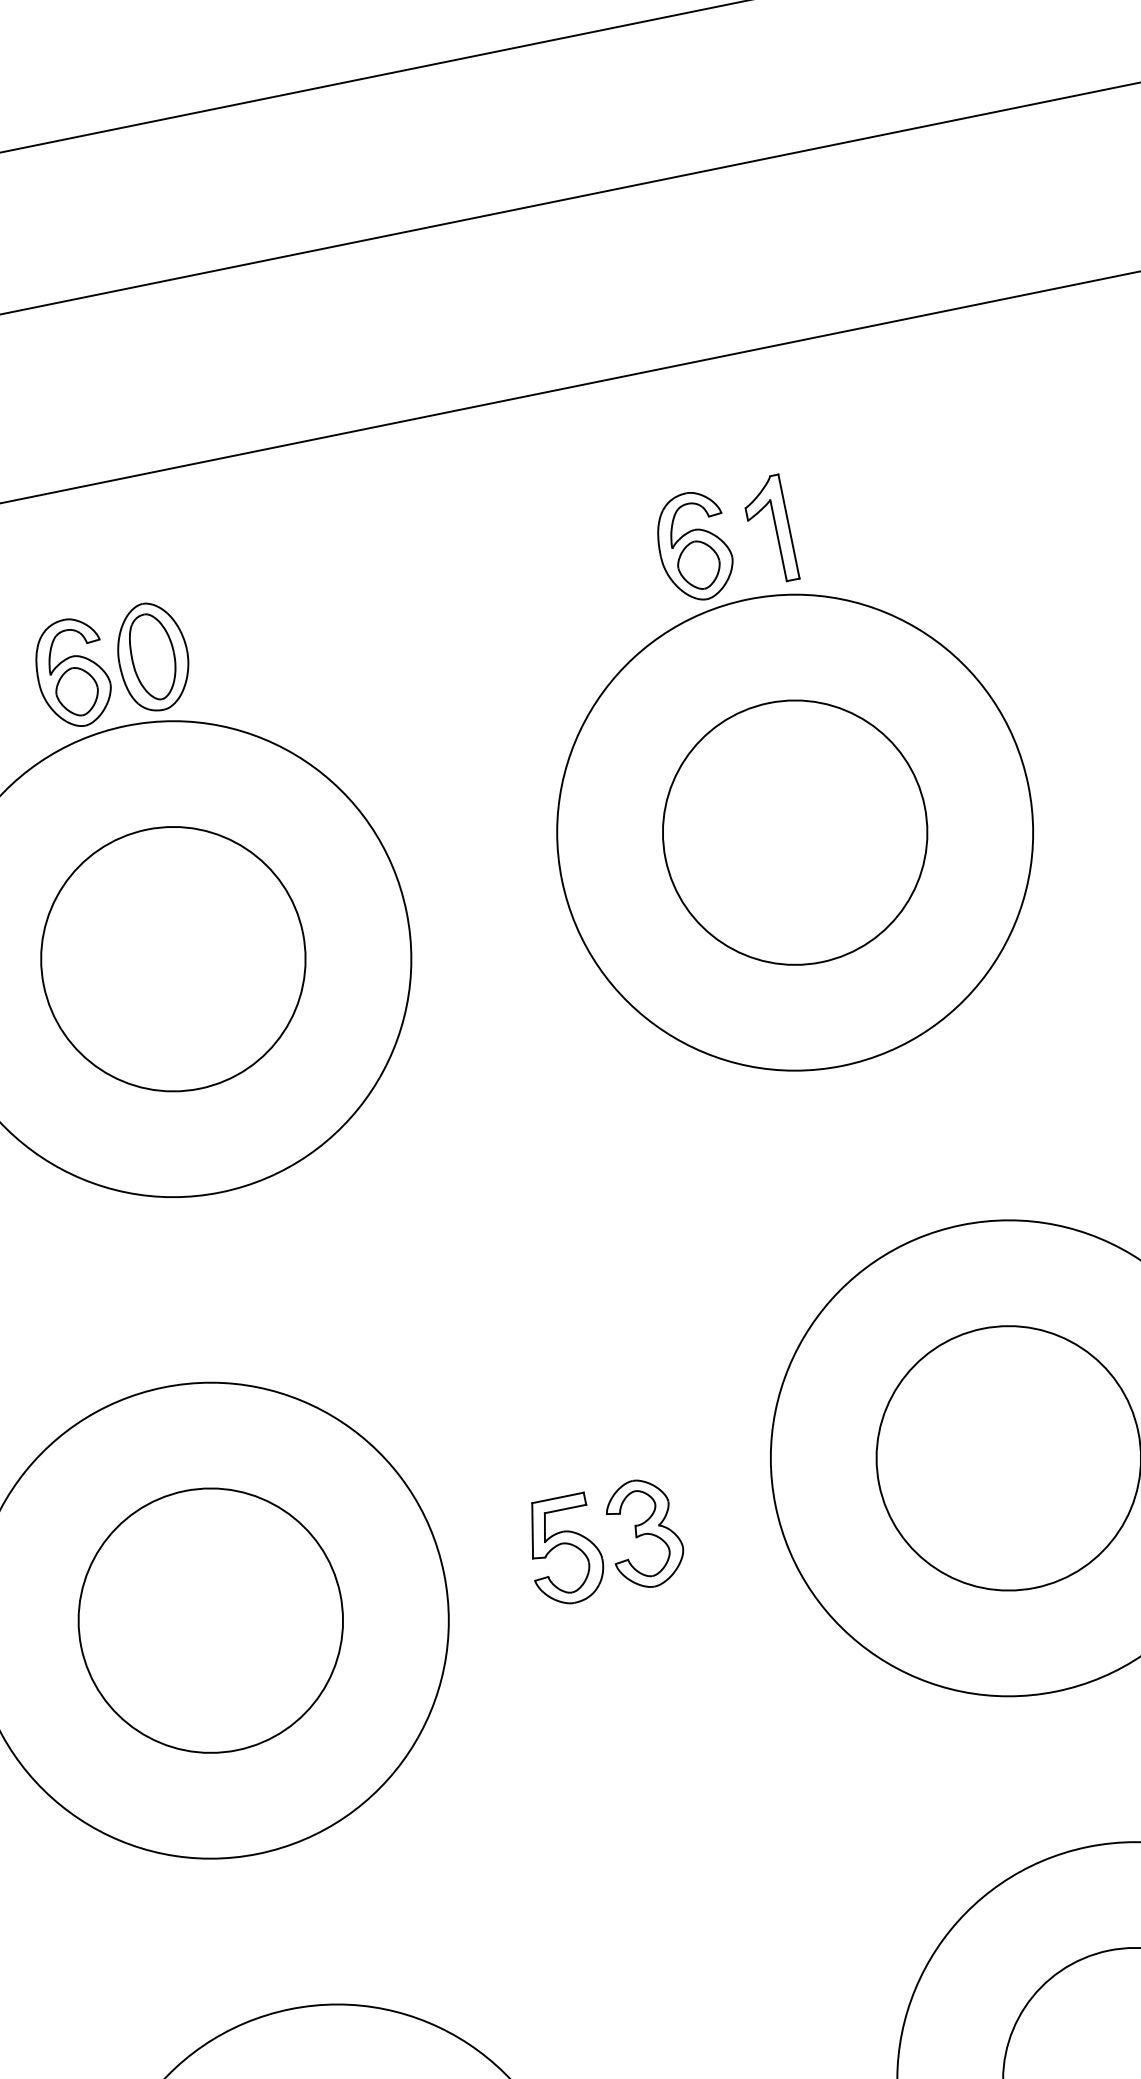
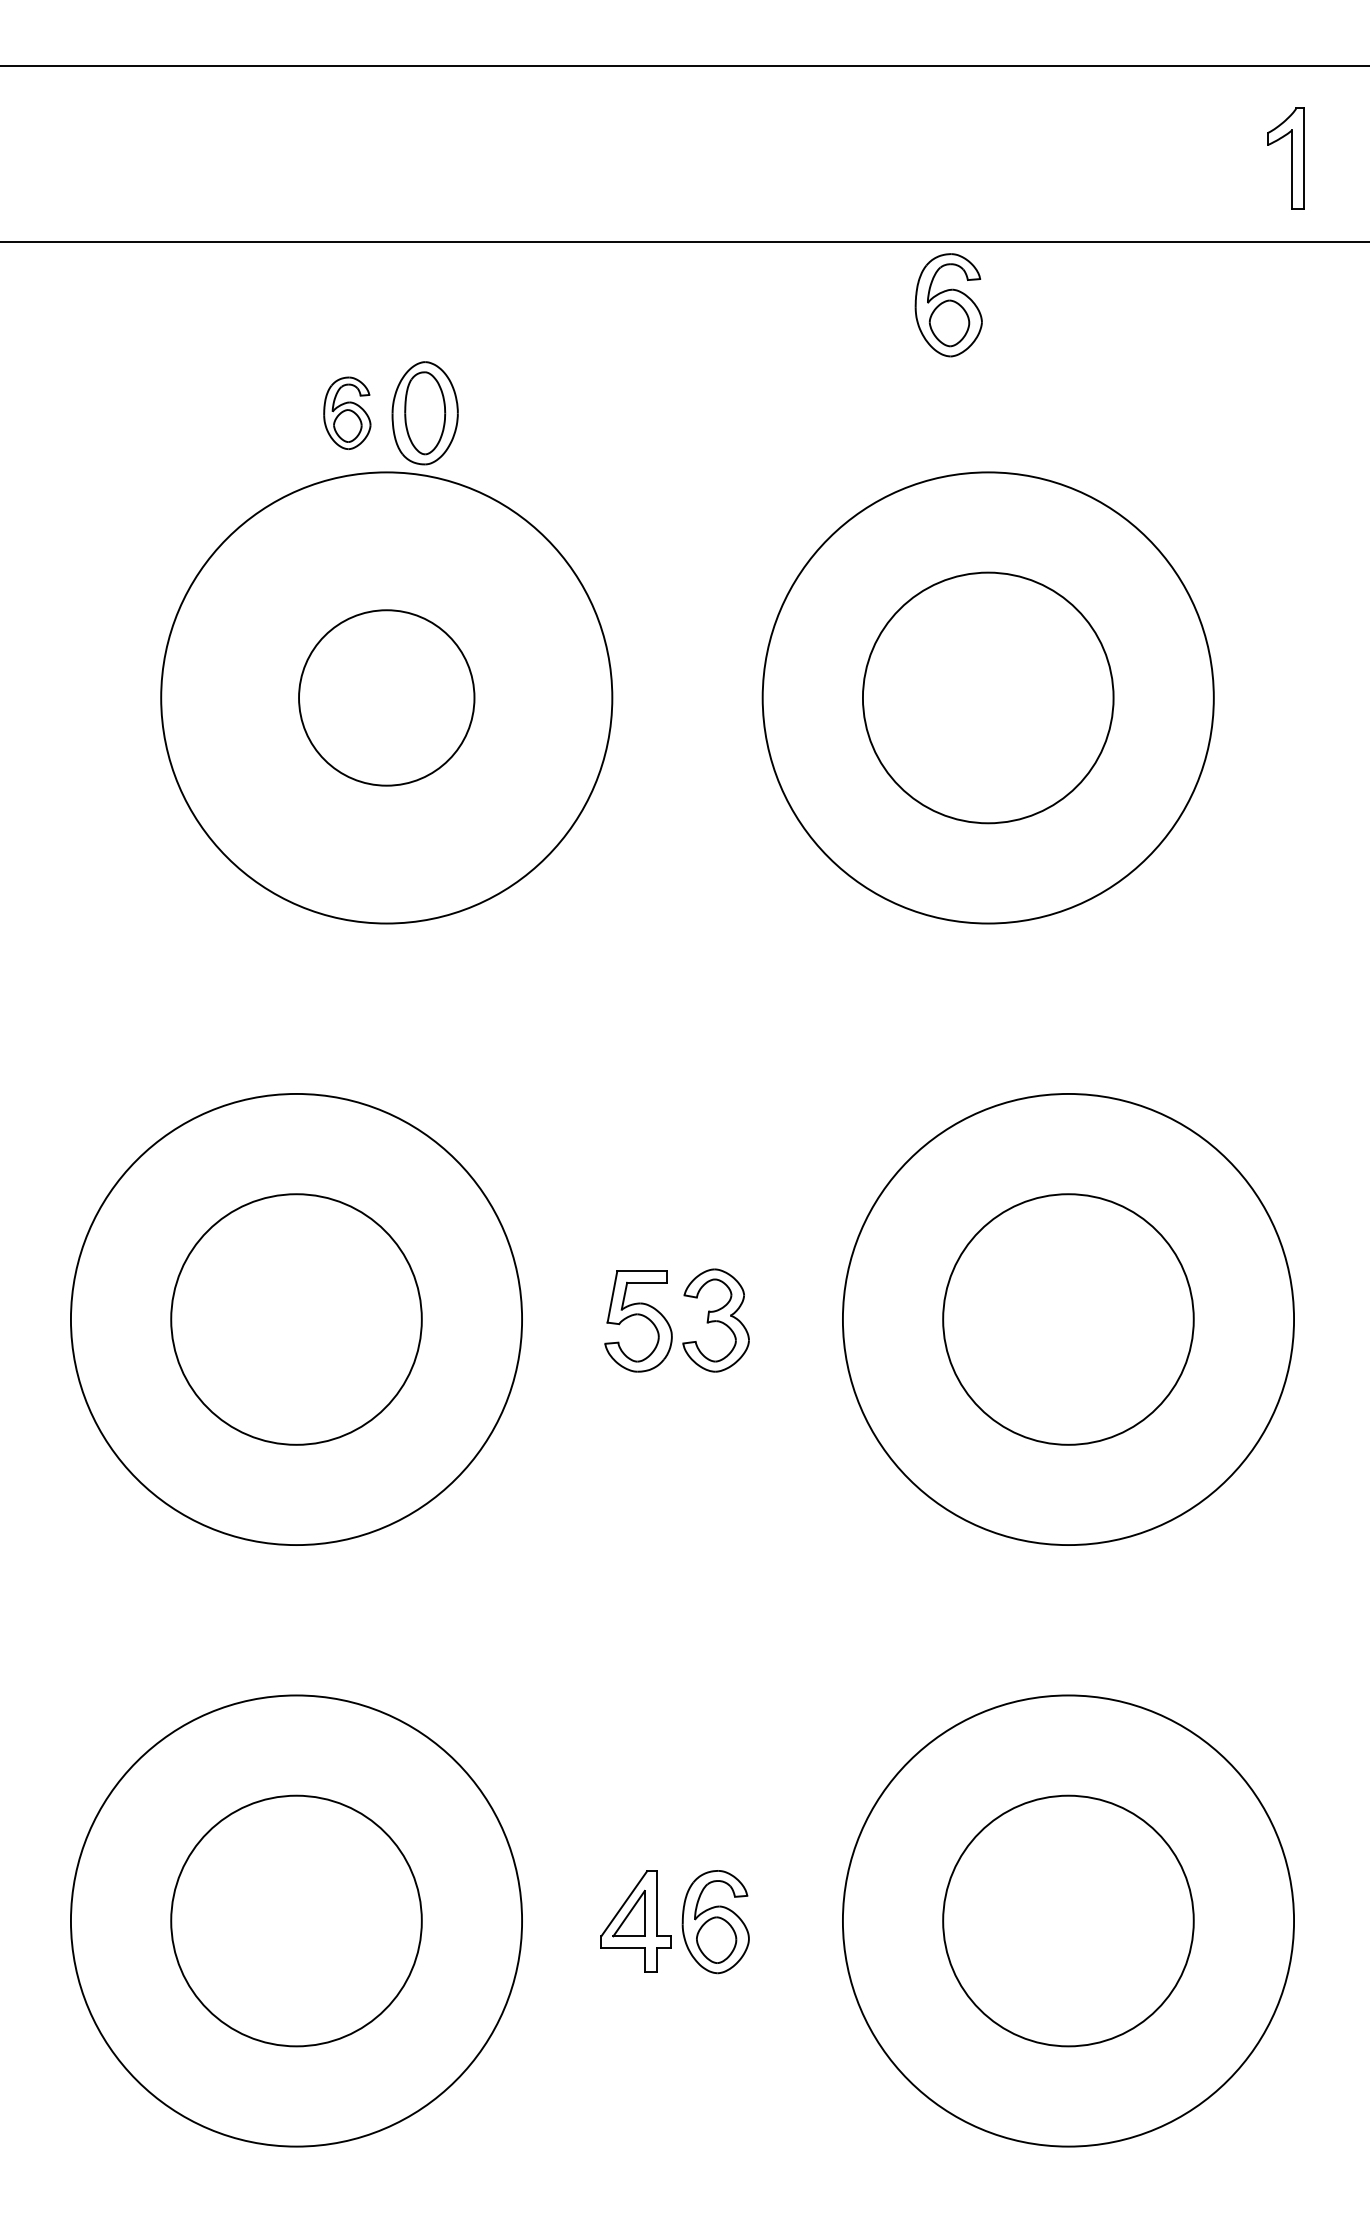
part: (769, 530) -> (1285, 158), moved
part: (694, 546) -> (948, 305), moved
part: (72, 673) -> (347, 413), size x0.7
circle: (173, 958) -> (386, 697), size x0.7

